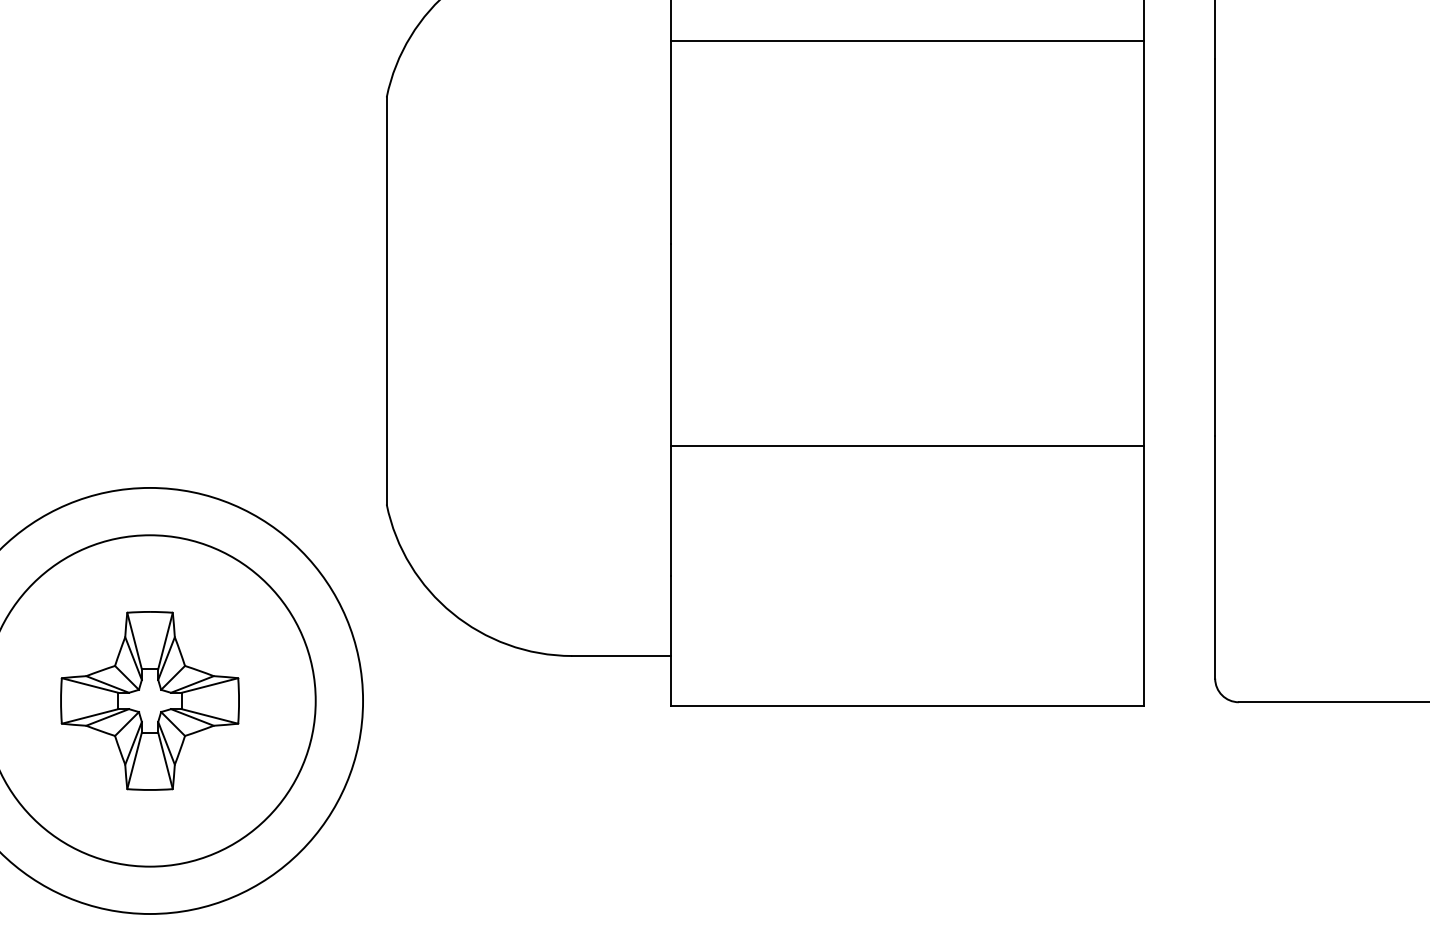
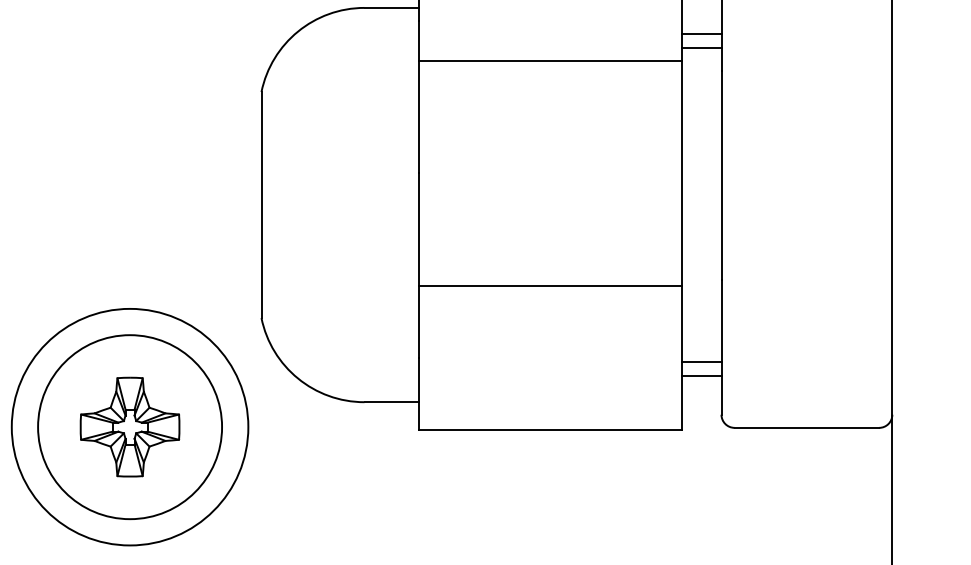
line: (1179, 18) -> (701, 48), added
line: (1179, 582) -> (701, 361), added
line: (1179, 607) -> (701, 375), added

